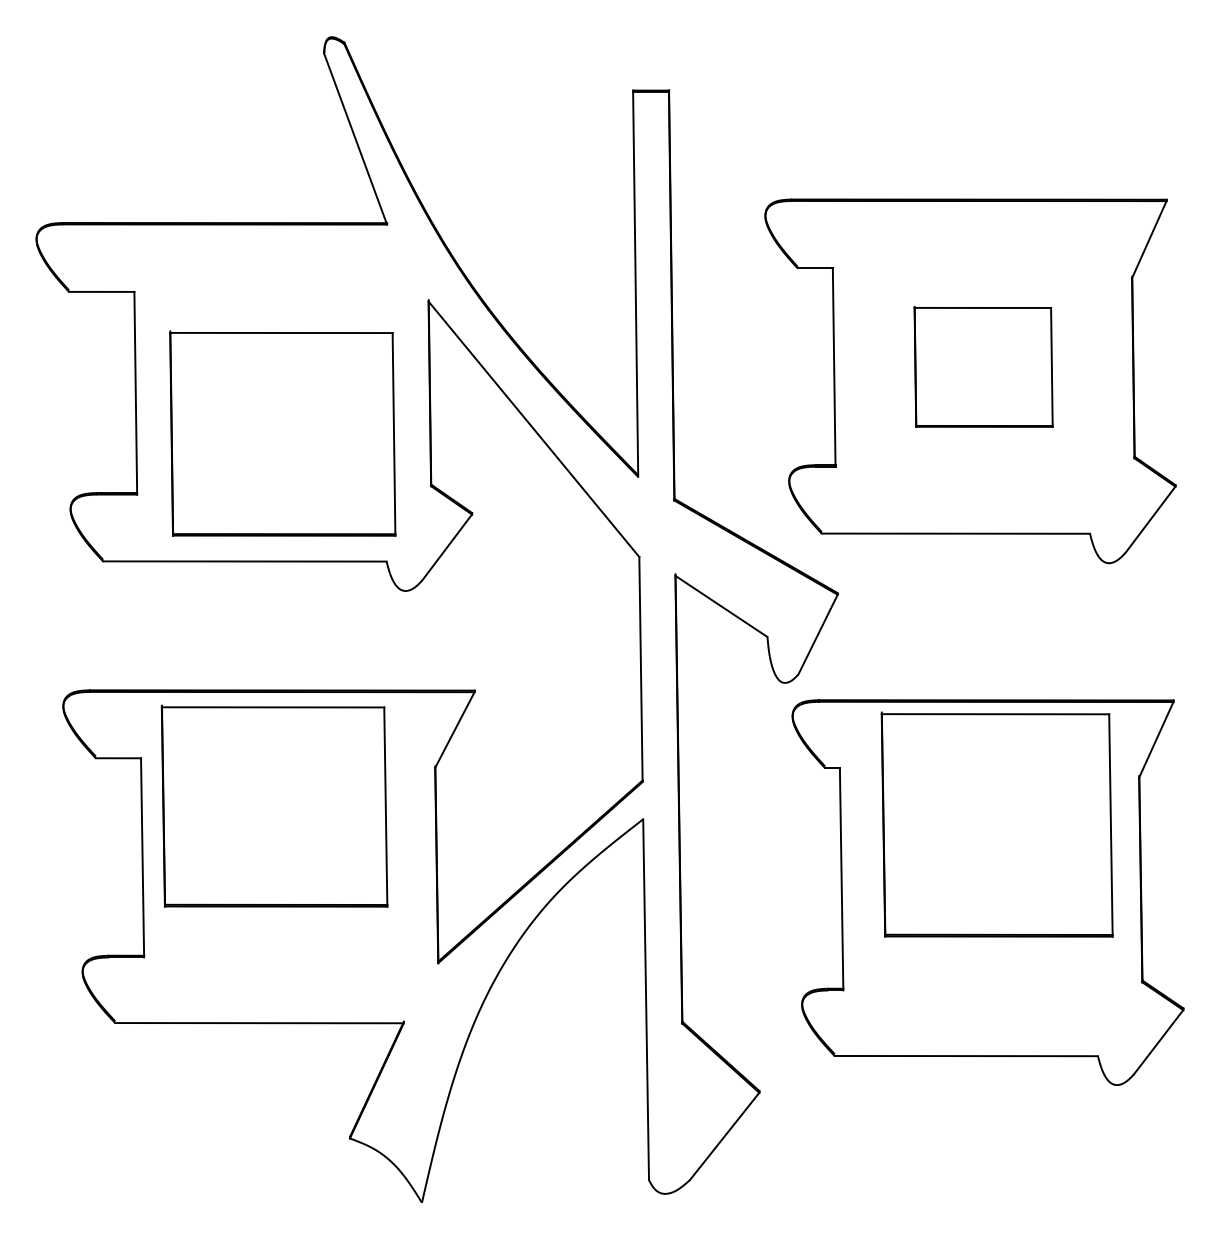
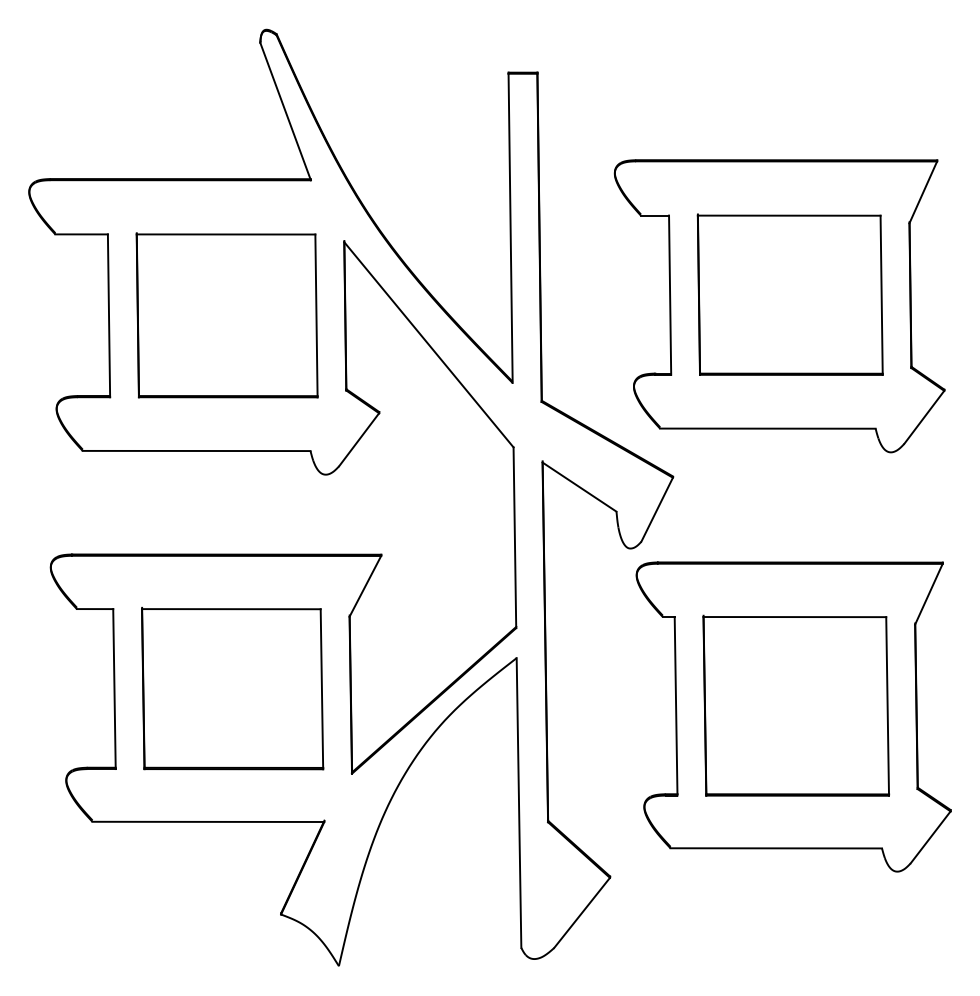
part: (983, 366) -> (790, 294), size x1.67
part: (282, 433) -> (226, 315), moved
part: (274, 805) -> (232, 688), moved
part: (996, 824) -> (795, 705), moved

